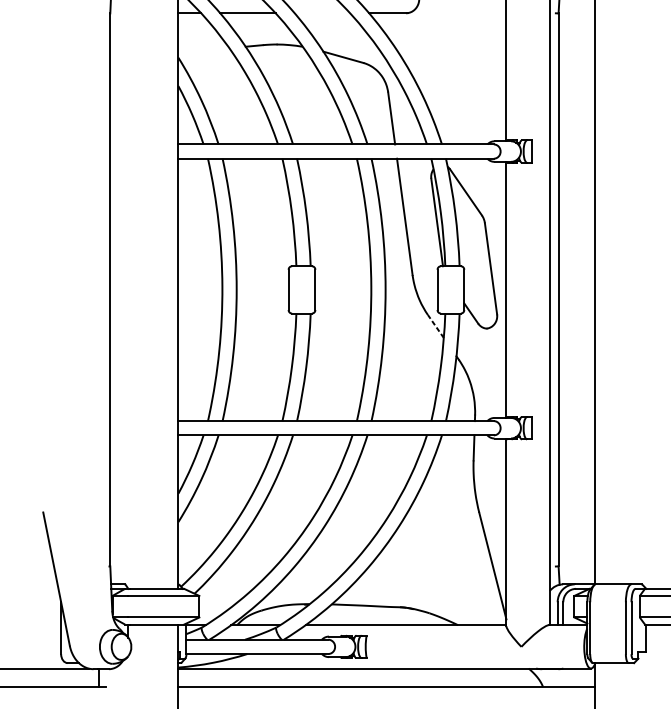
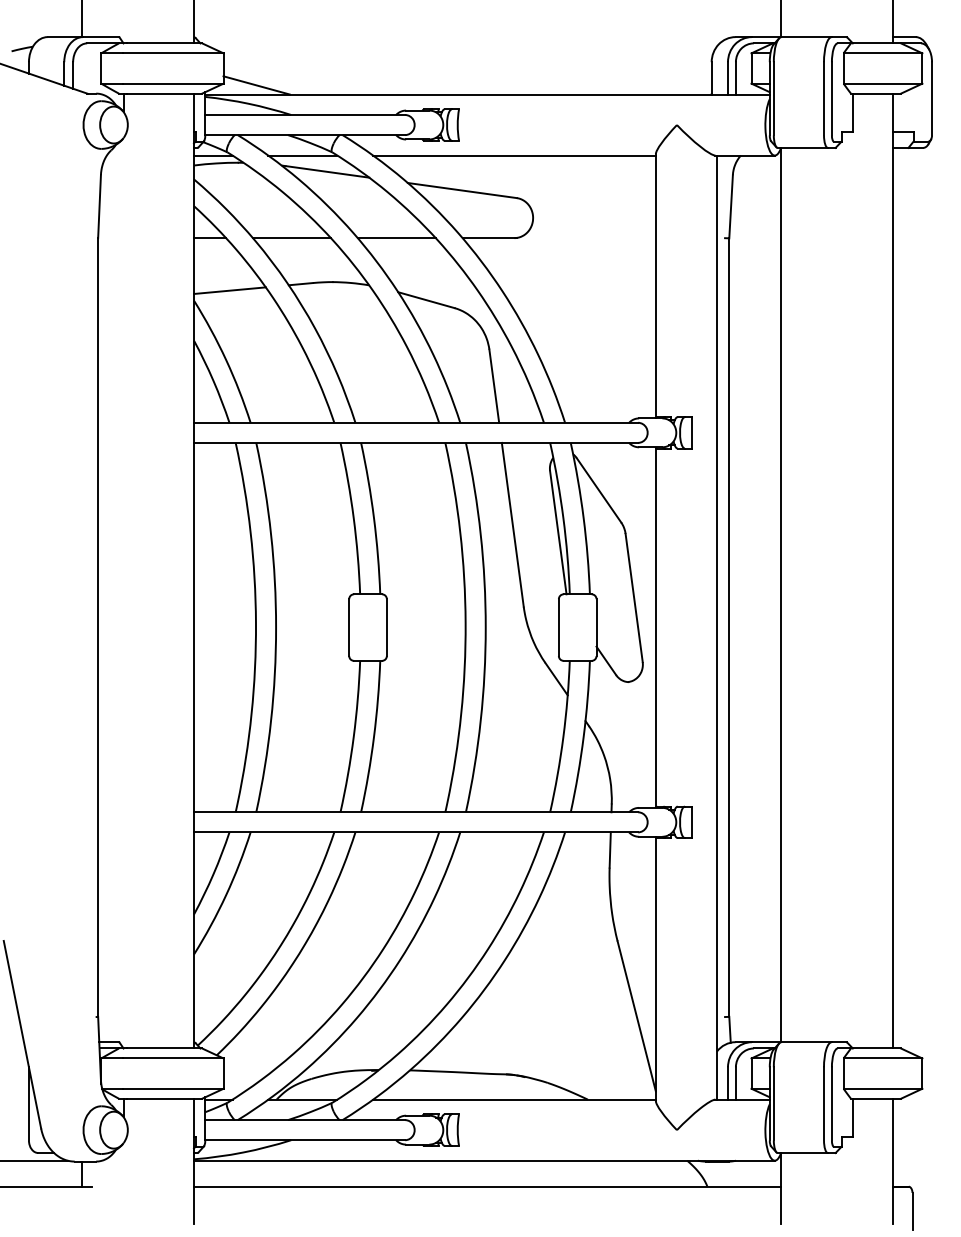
line: (322, 13) -> (396, 238), added
line: (203, 50) -> (229, 290), added
line: (435, 326) -> (556, 679), dashed -> solid

